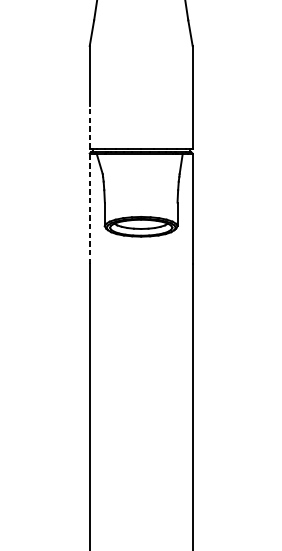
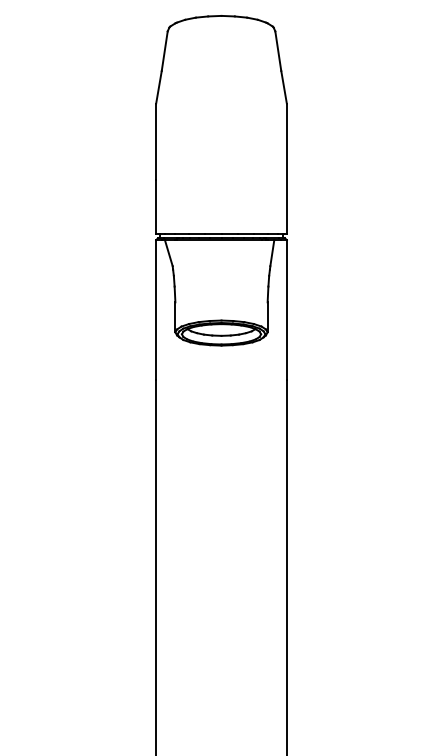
line: (89, 127) -> (156, 206), dashed -> solid
line: (89, 208) -> (156, 309), dashed -> solid

